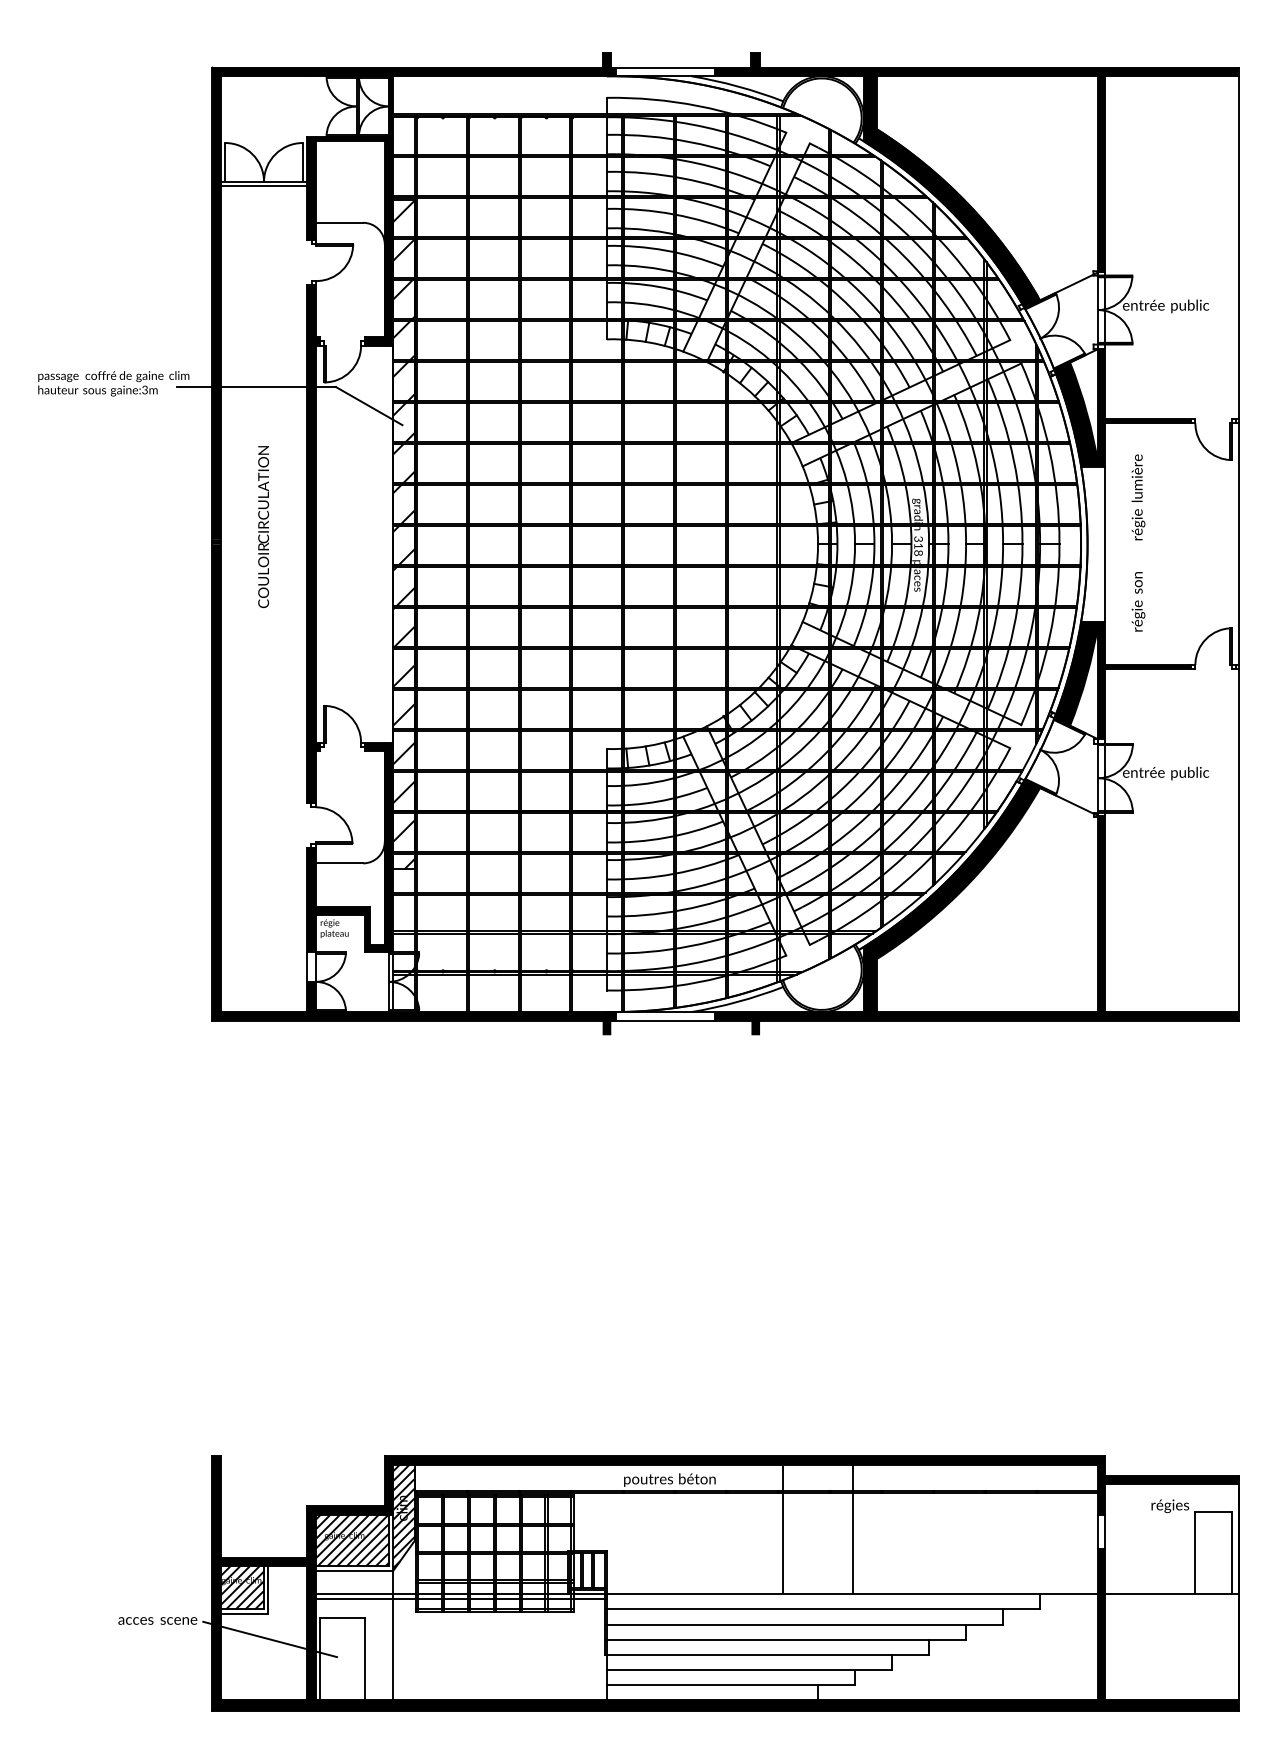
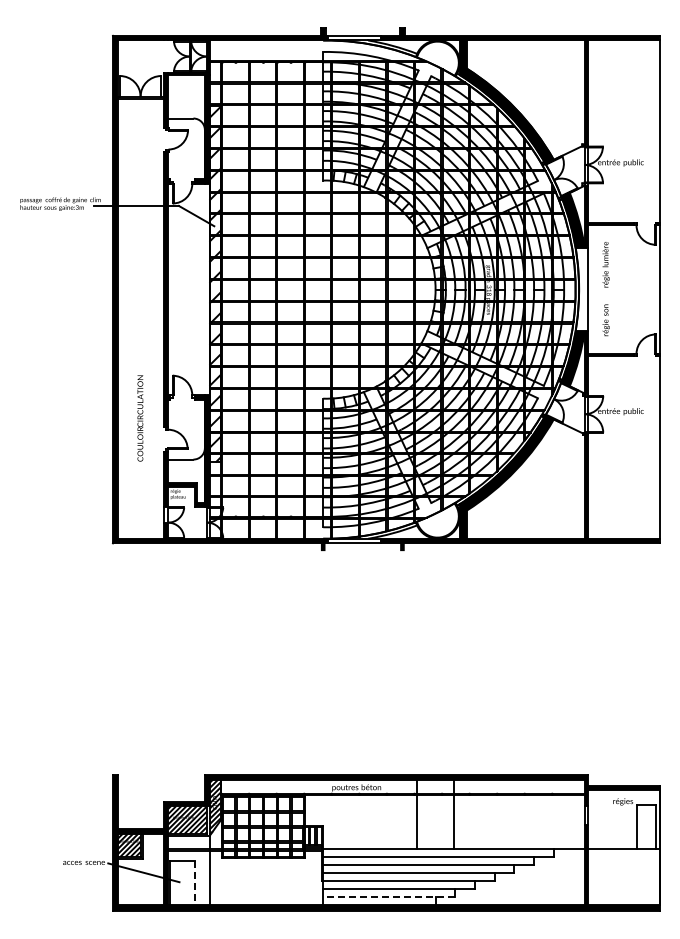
text: (263, 527) -> (140, 418), moved
line: (365, 1659) -> (194, 883), solid -> dashed
line: (729, 1685) -> (388, 897), solid -> dashed

